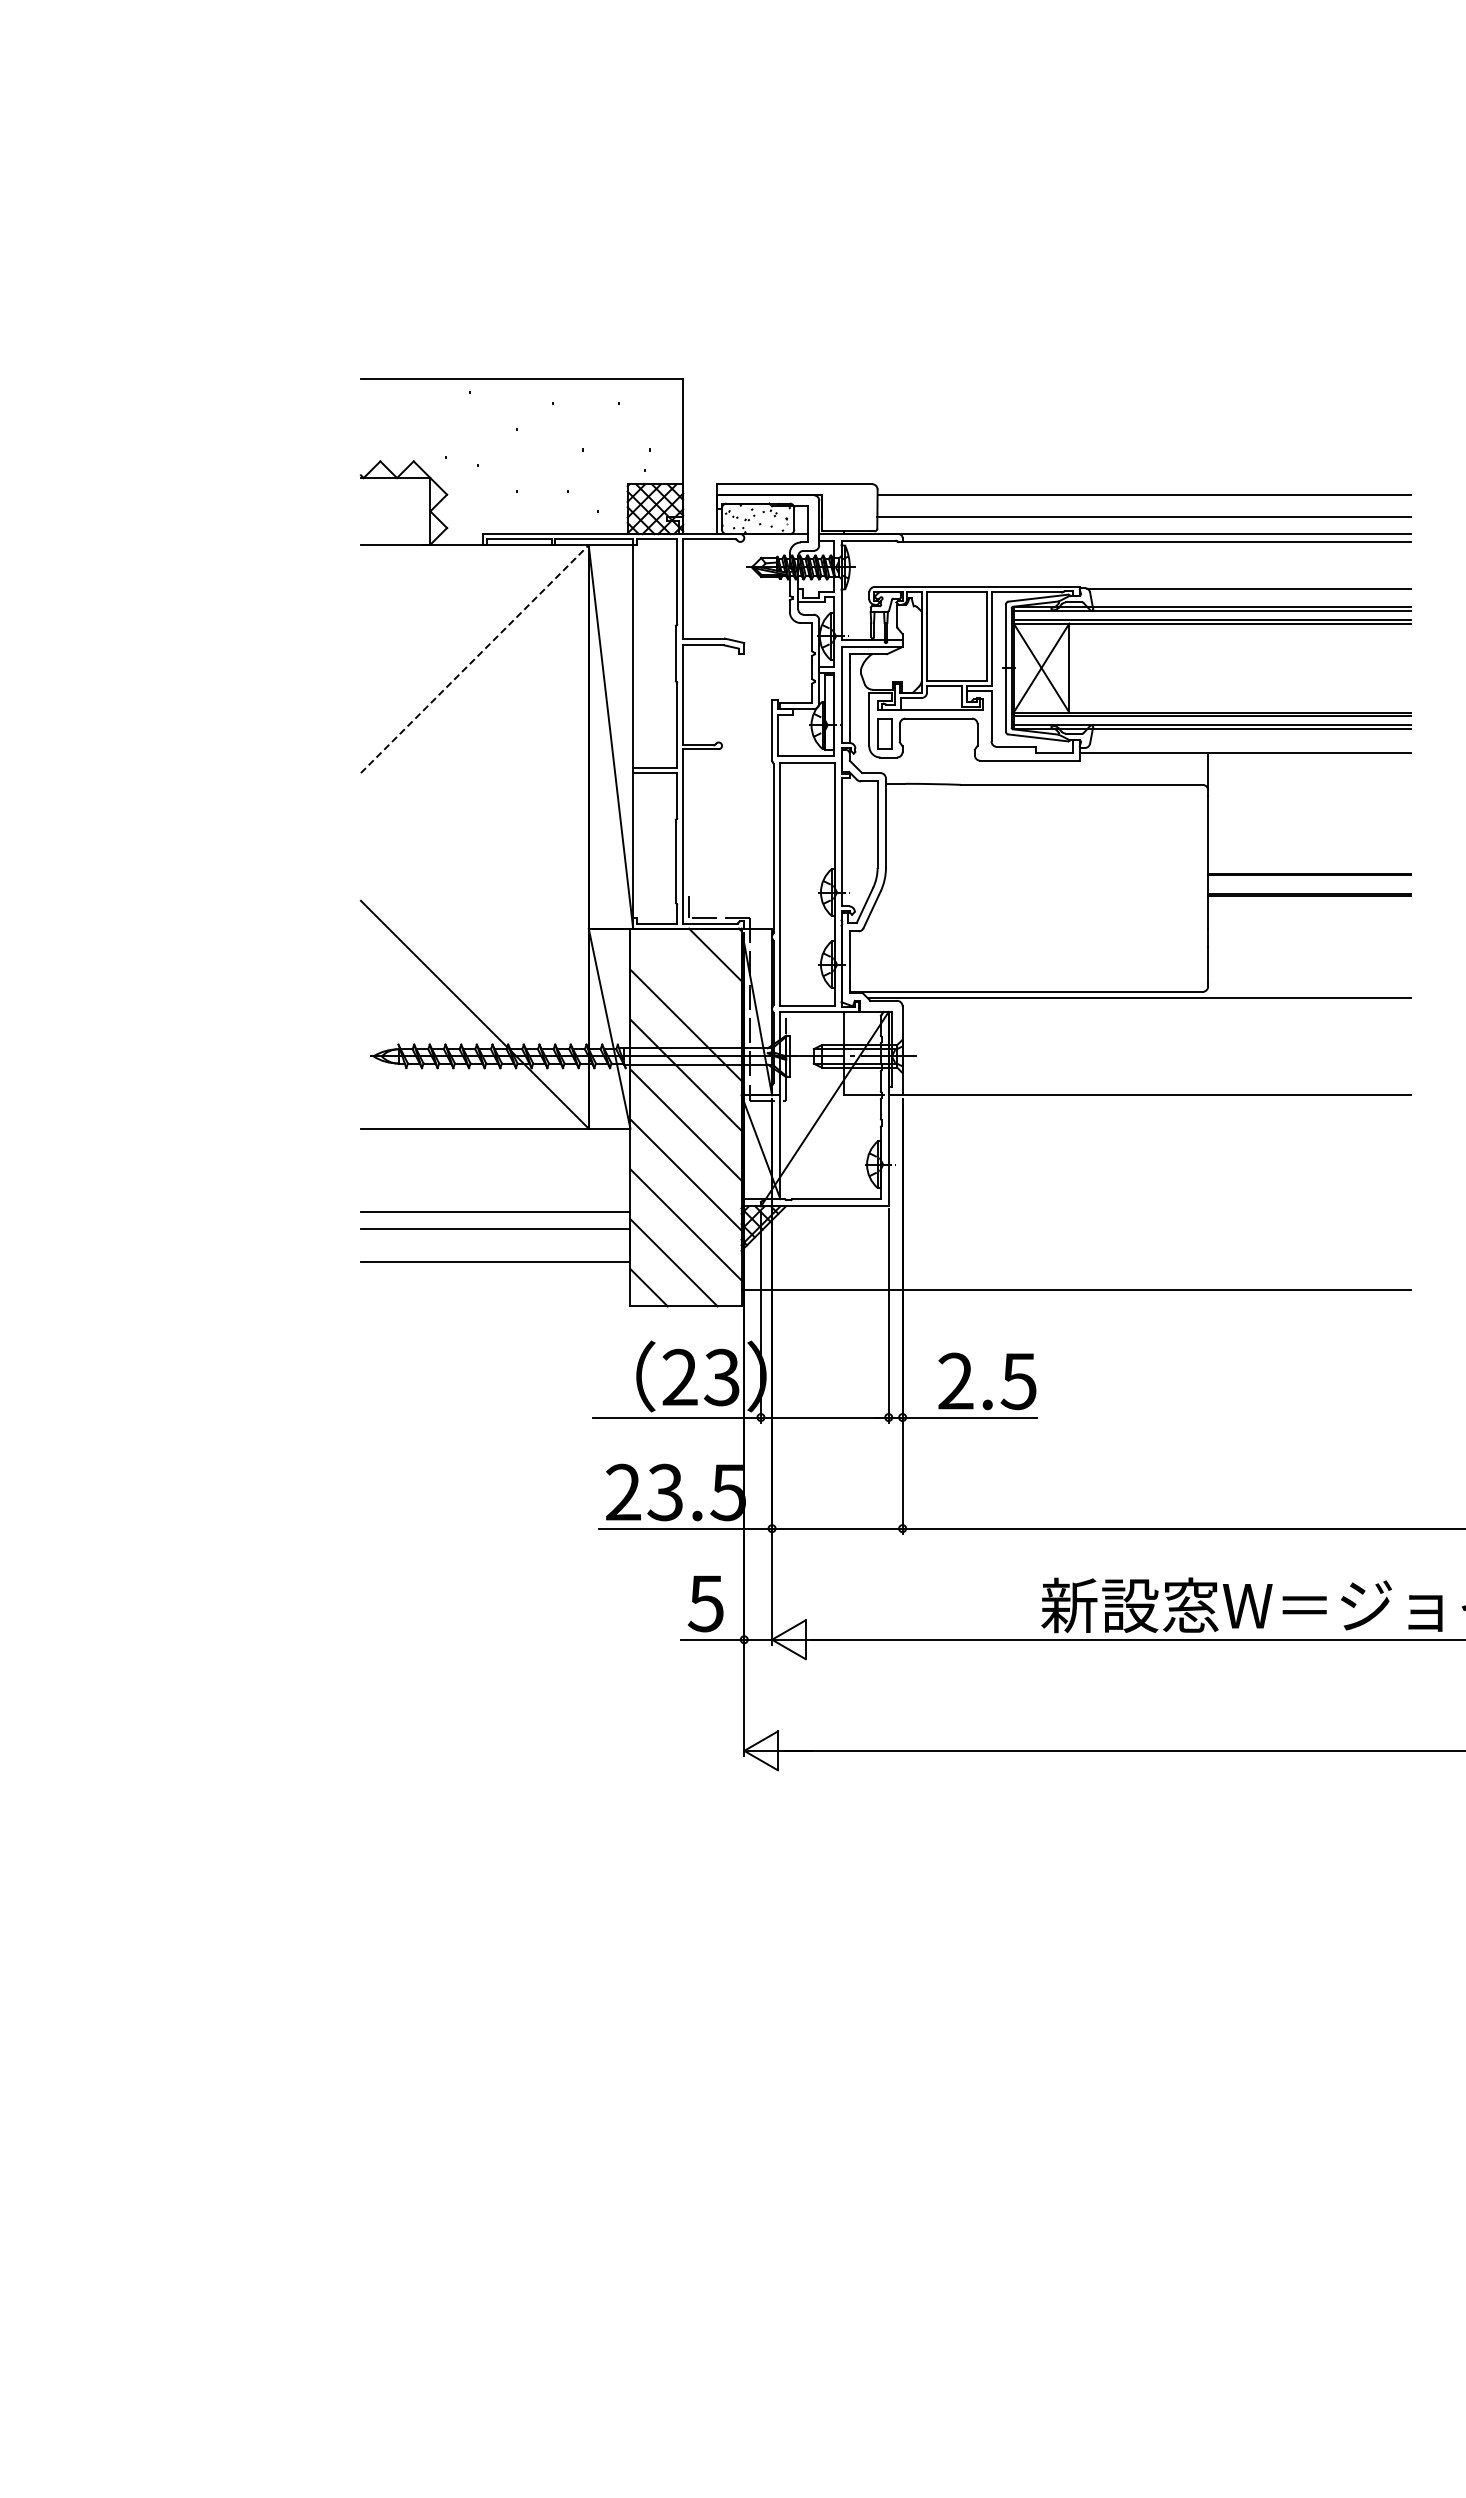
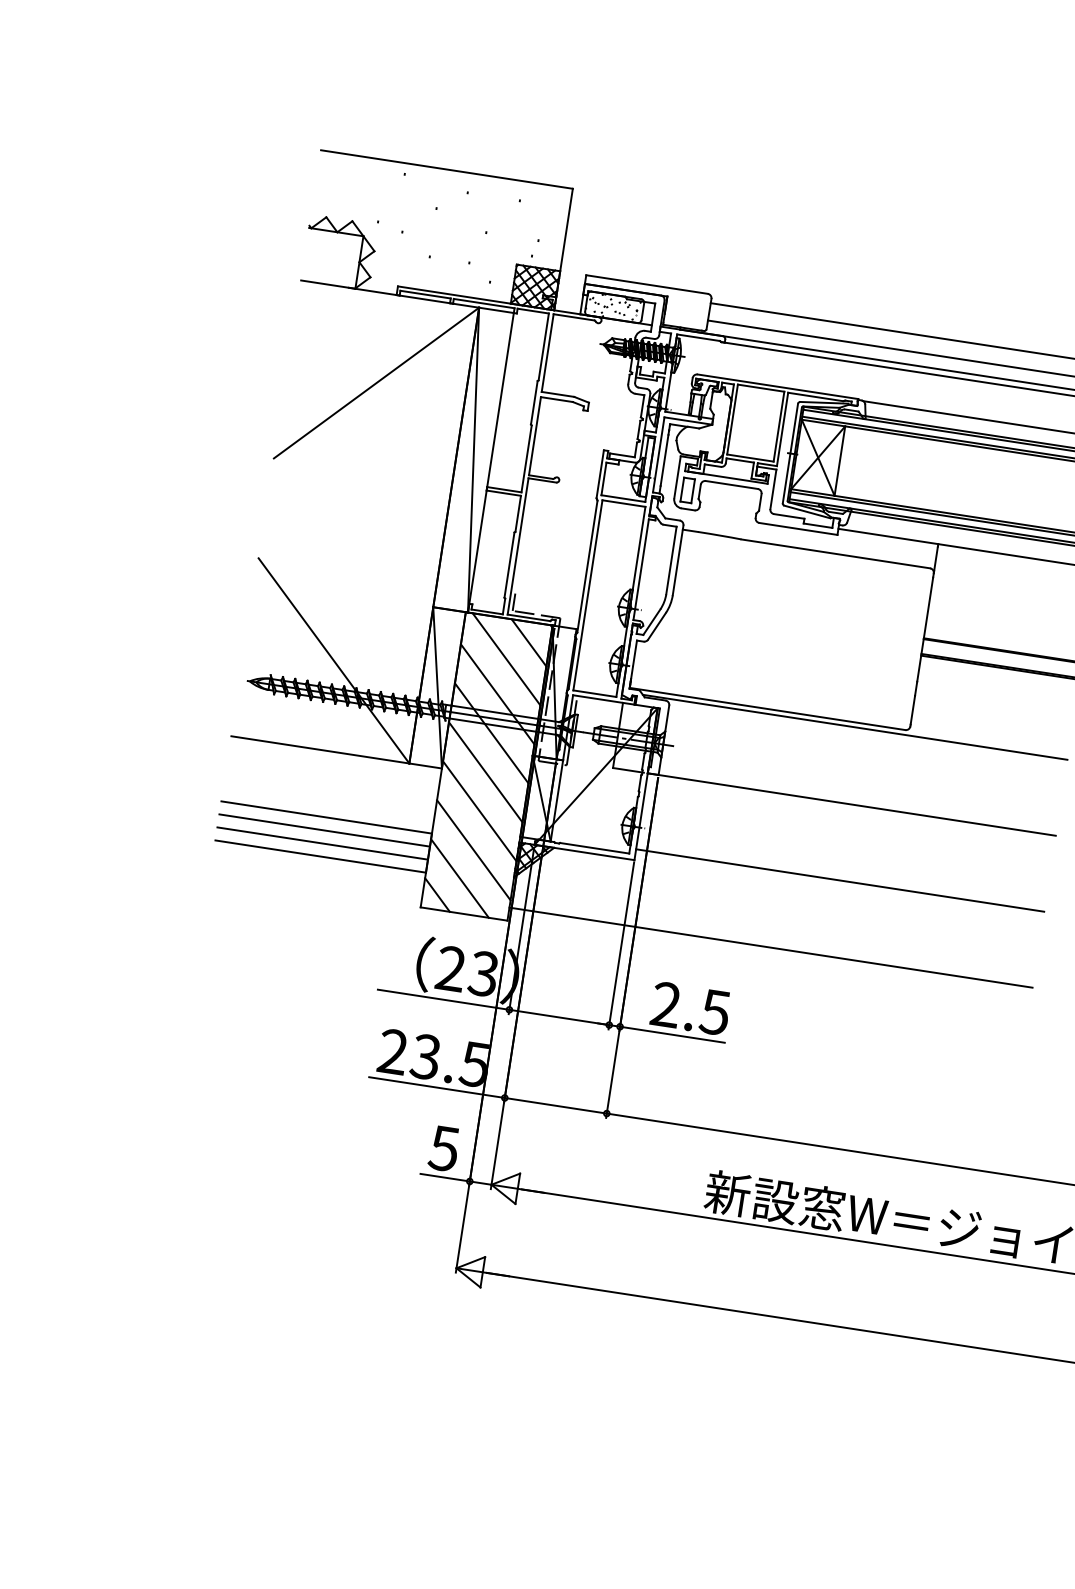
line: (475, 658) -> (377, 382), dashed -> solid
line: (690, 979) -> (506, 659), added
line: (1149, 1192) -> (839, 880), added
line: (495, 1245) -> (322, 843), added

